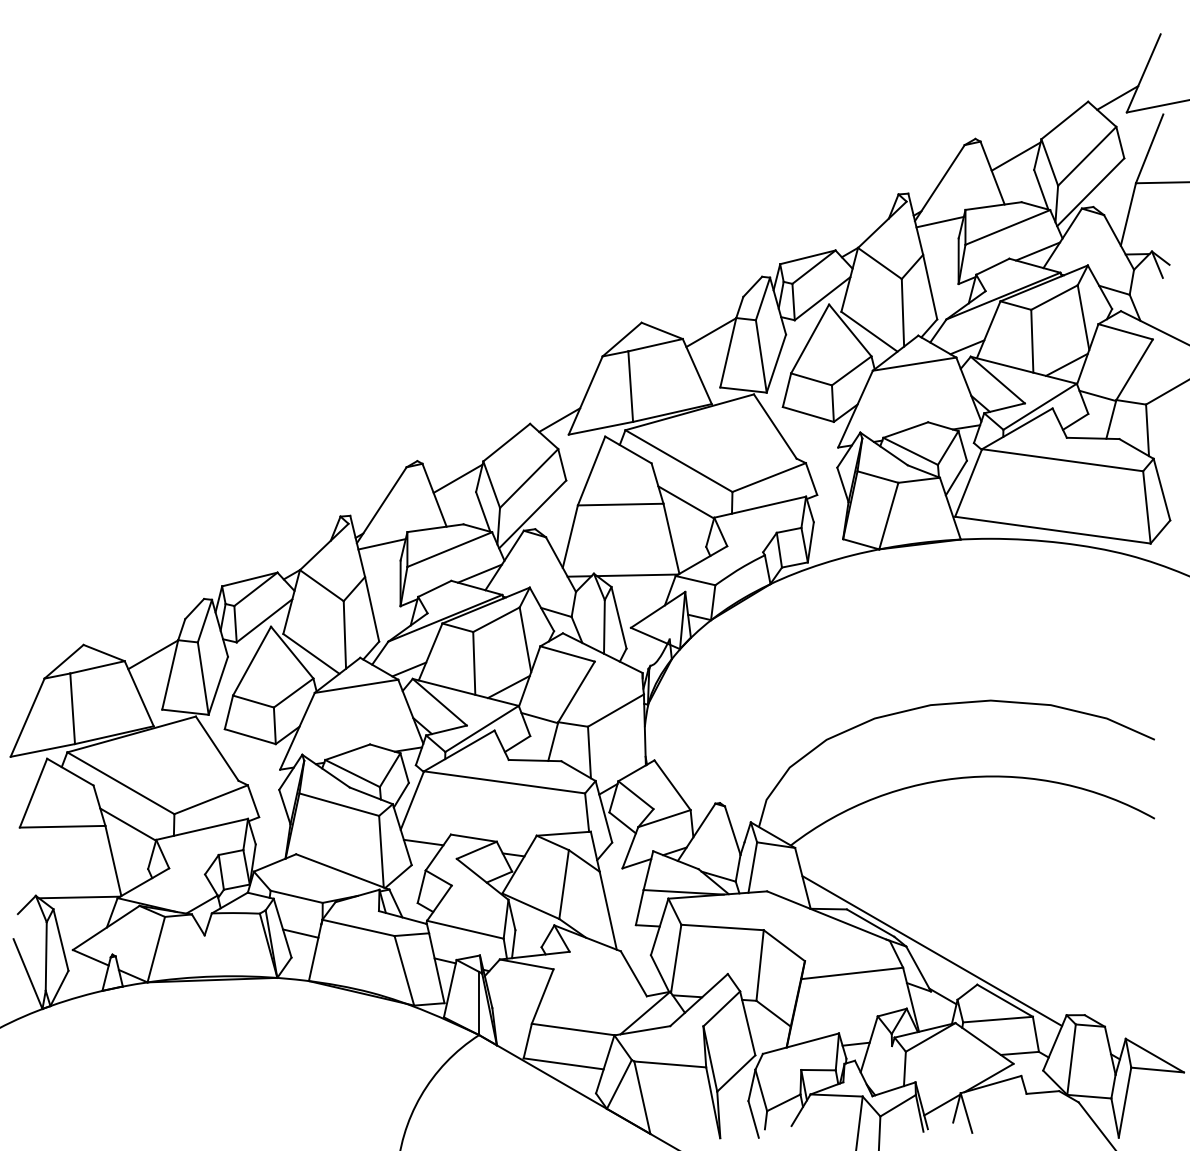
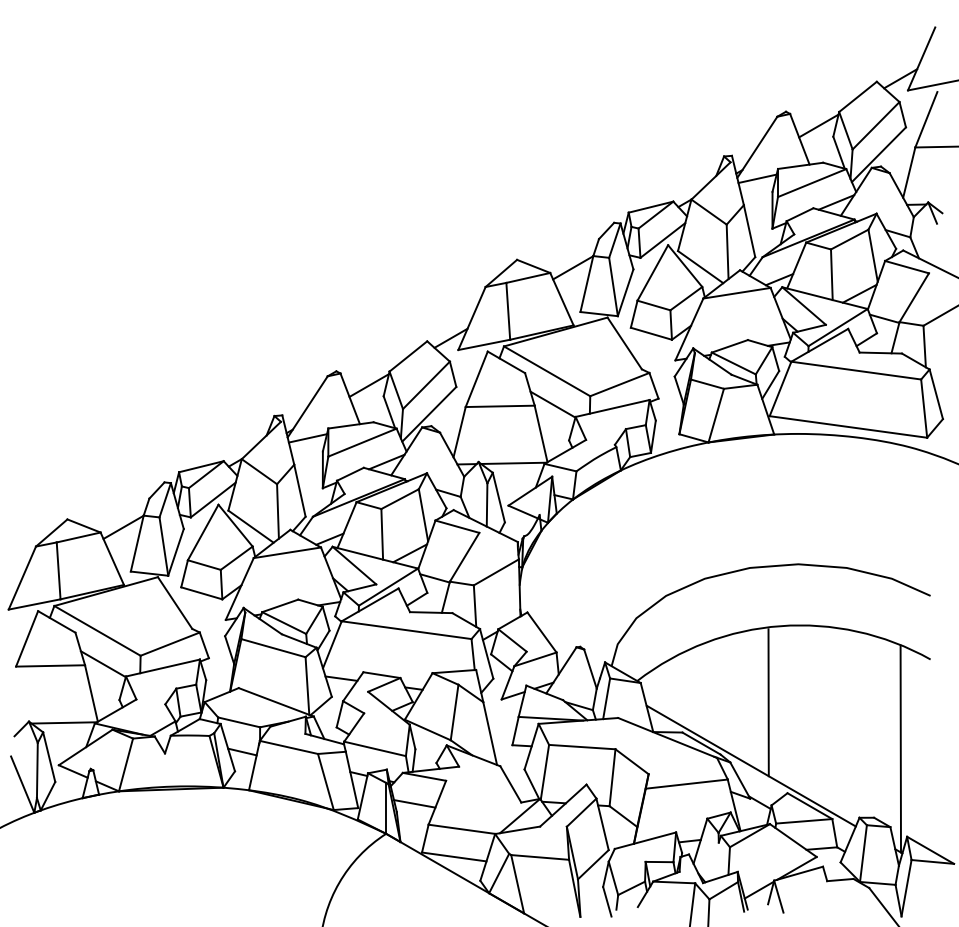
line: (953, 872) -> (768, 702), added
line: (1117, 929) -> (900, 748), added
line: (514, 997) -> (414, 803), added

